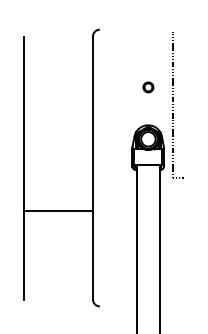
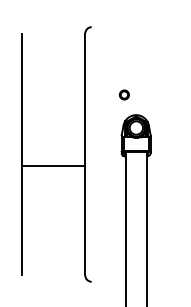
part: (148, 87) -> (124, 95), moved
part: (177, 105) -> (163, 96), removed
line: (57, 211) -> (52, 165), moved

